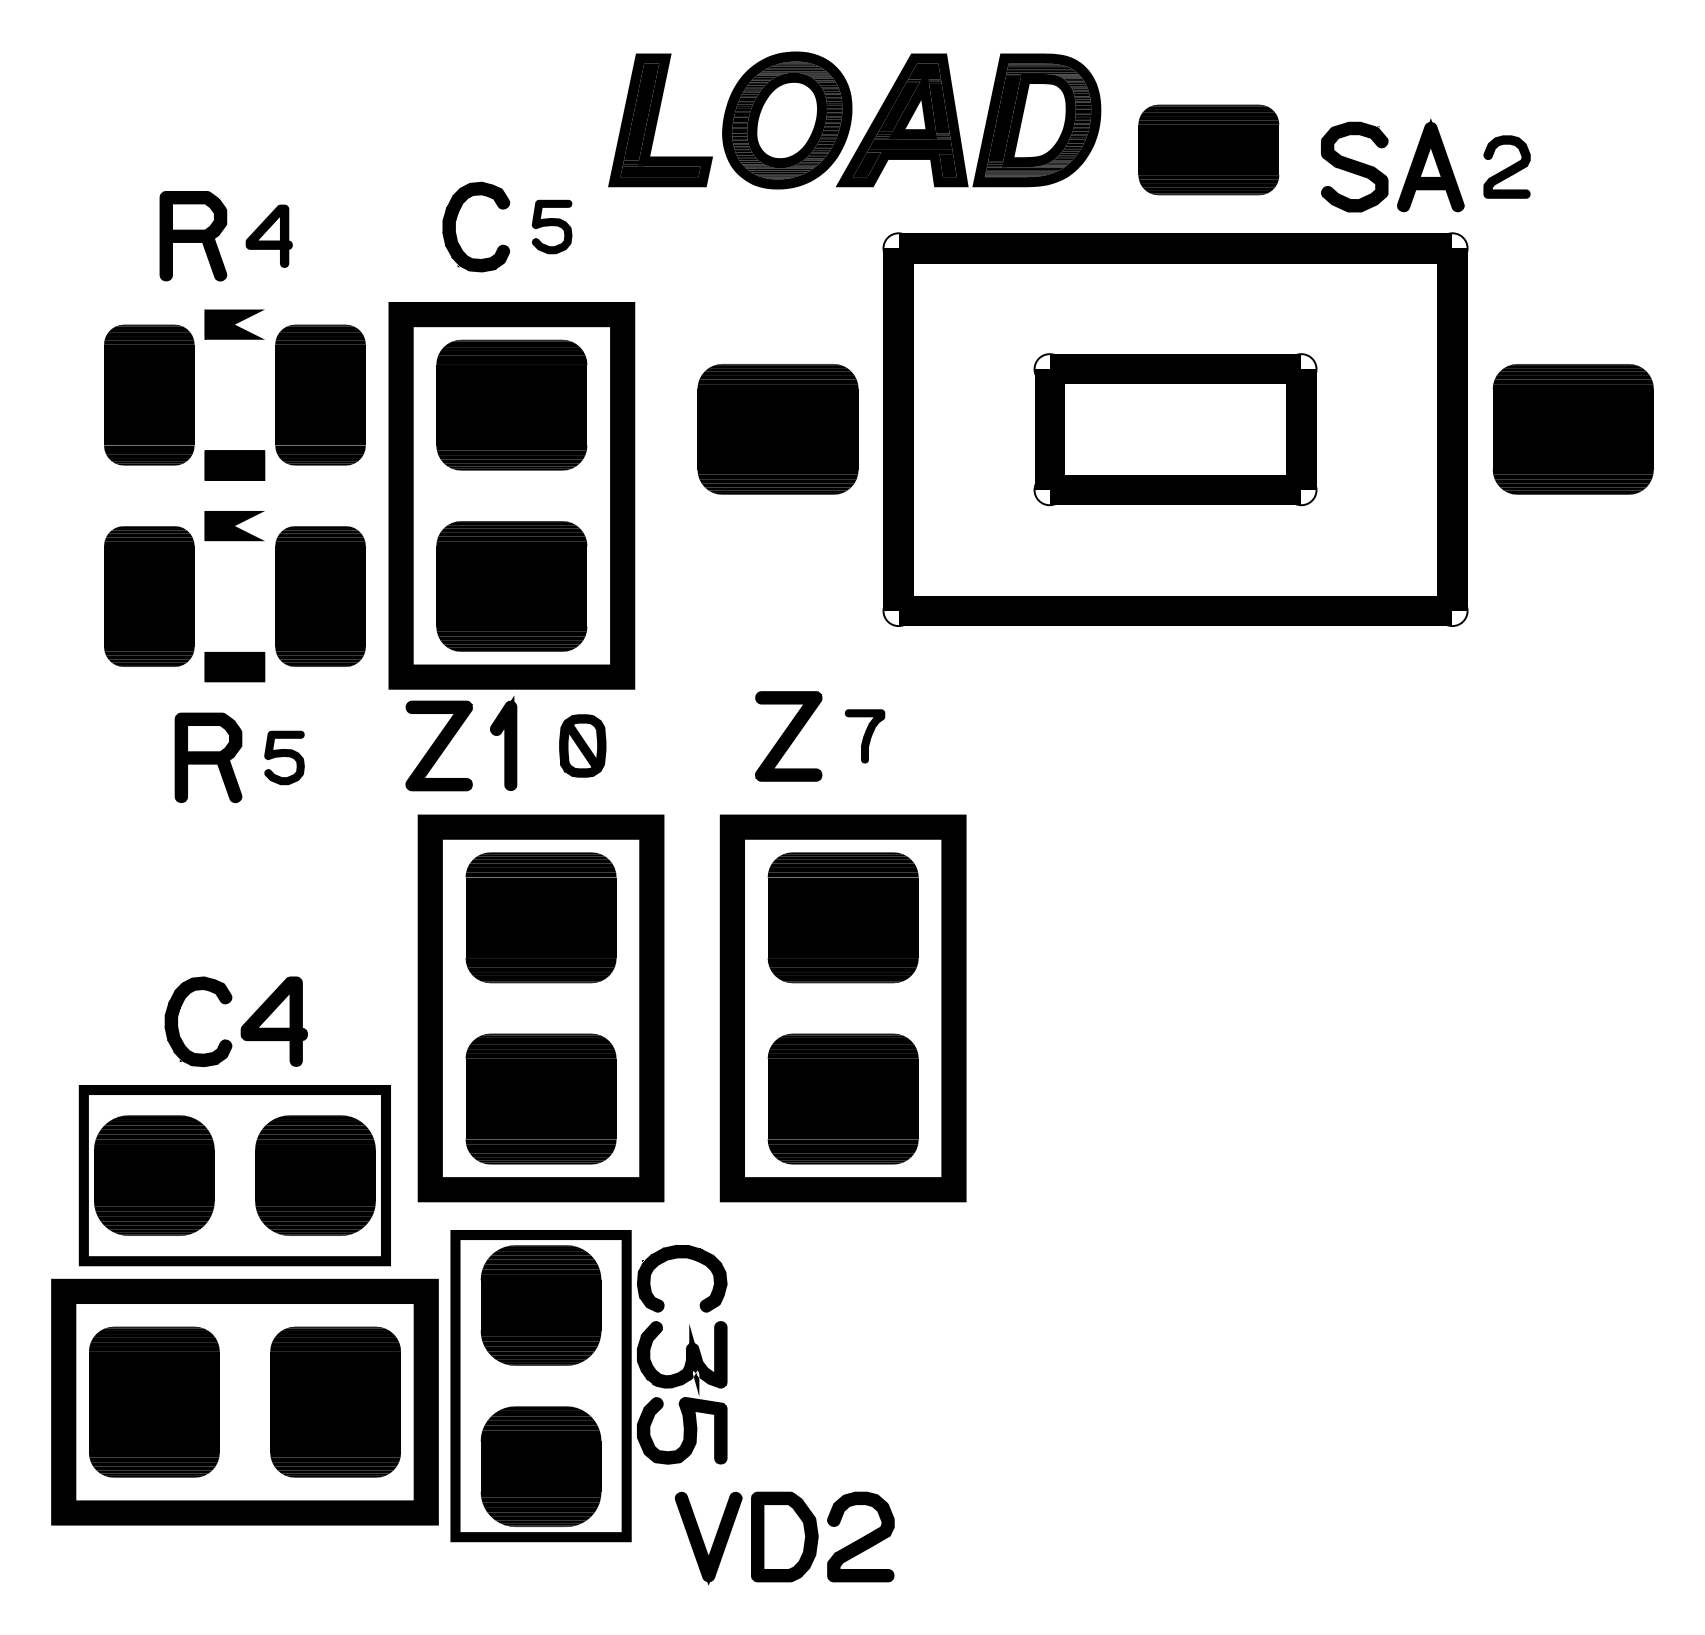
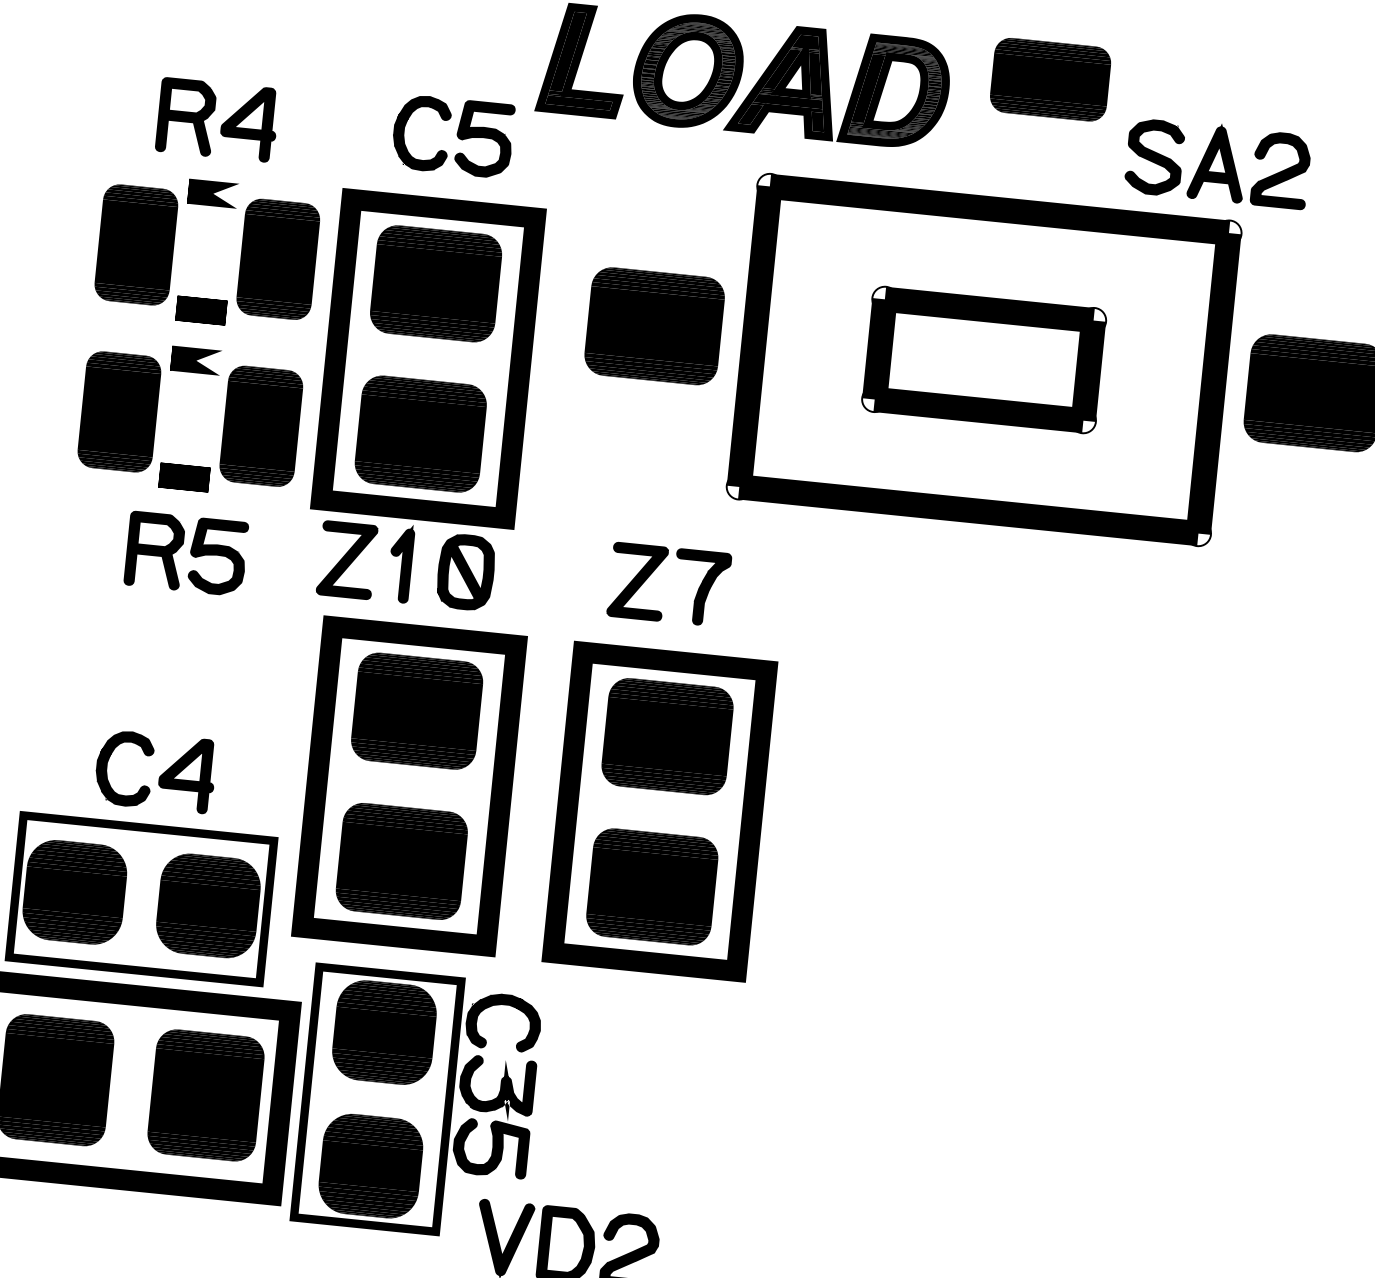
part: (1208, 149) -> (1050, 79), moved
part: (1506, 166) -> (1280, 169), size x1.43
part: (551, 226) -> (483, 139), size x1.67
part: (268, 236) -> (248, 123), size x1.43
part: (864, 736) -> (700, 588), size x1.67
part: (582, 745) -> (465, 571), size x1.43
part: (284, 757) -> (217, 556), size x1.67

